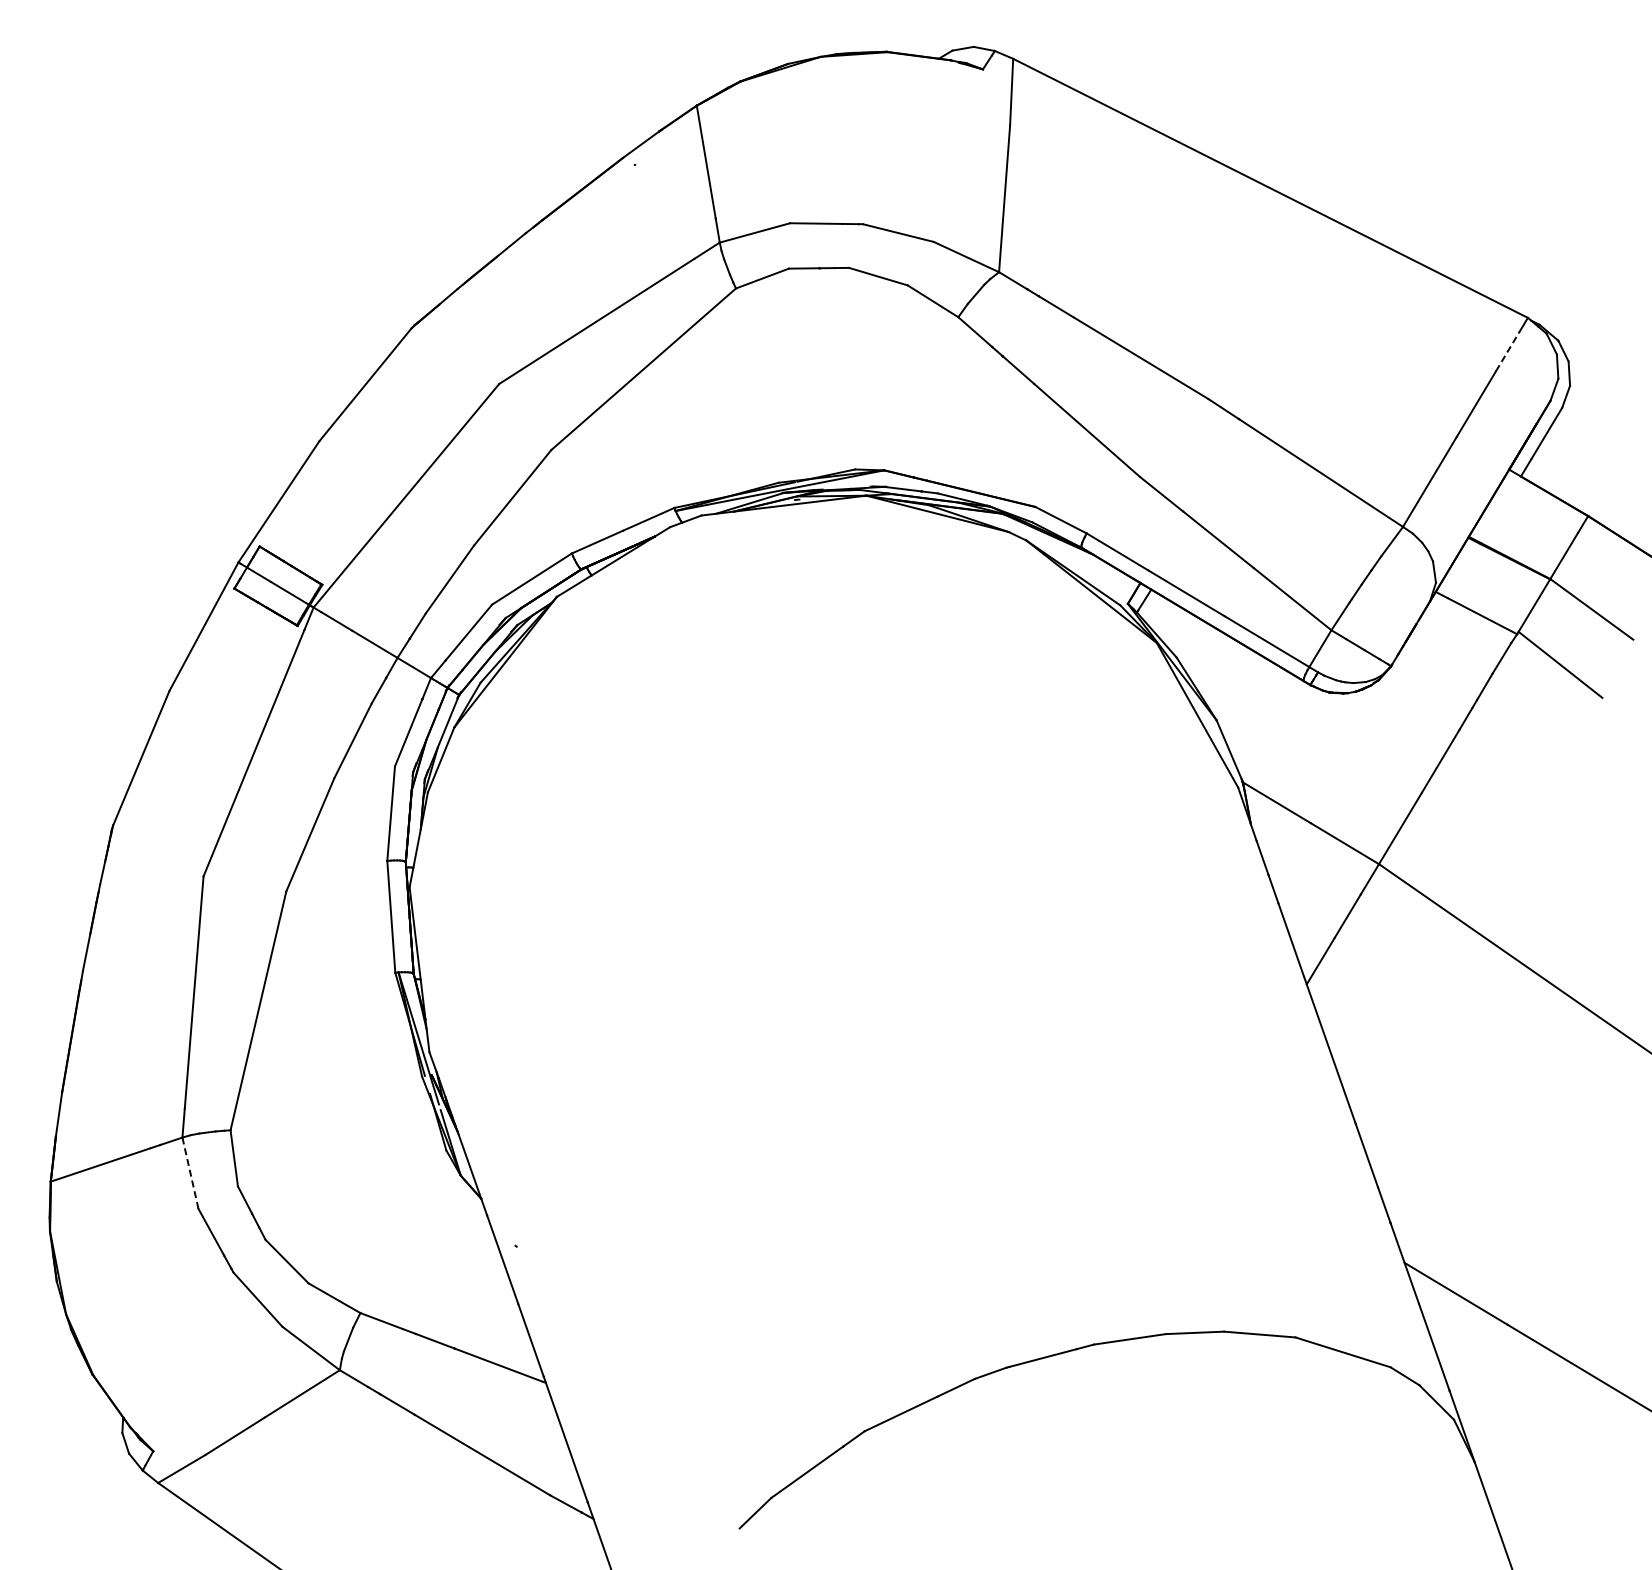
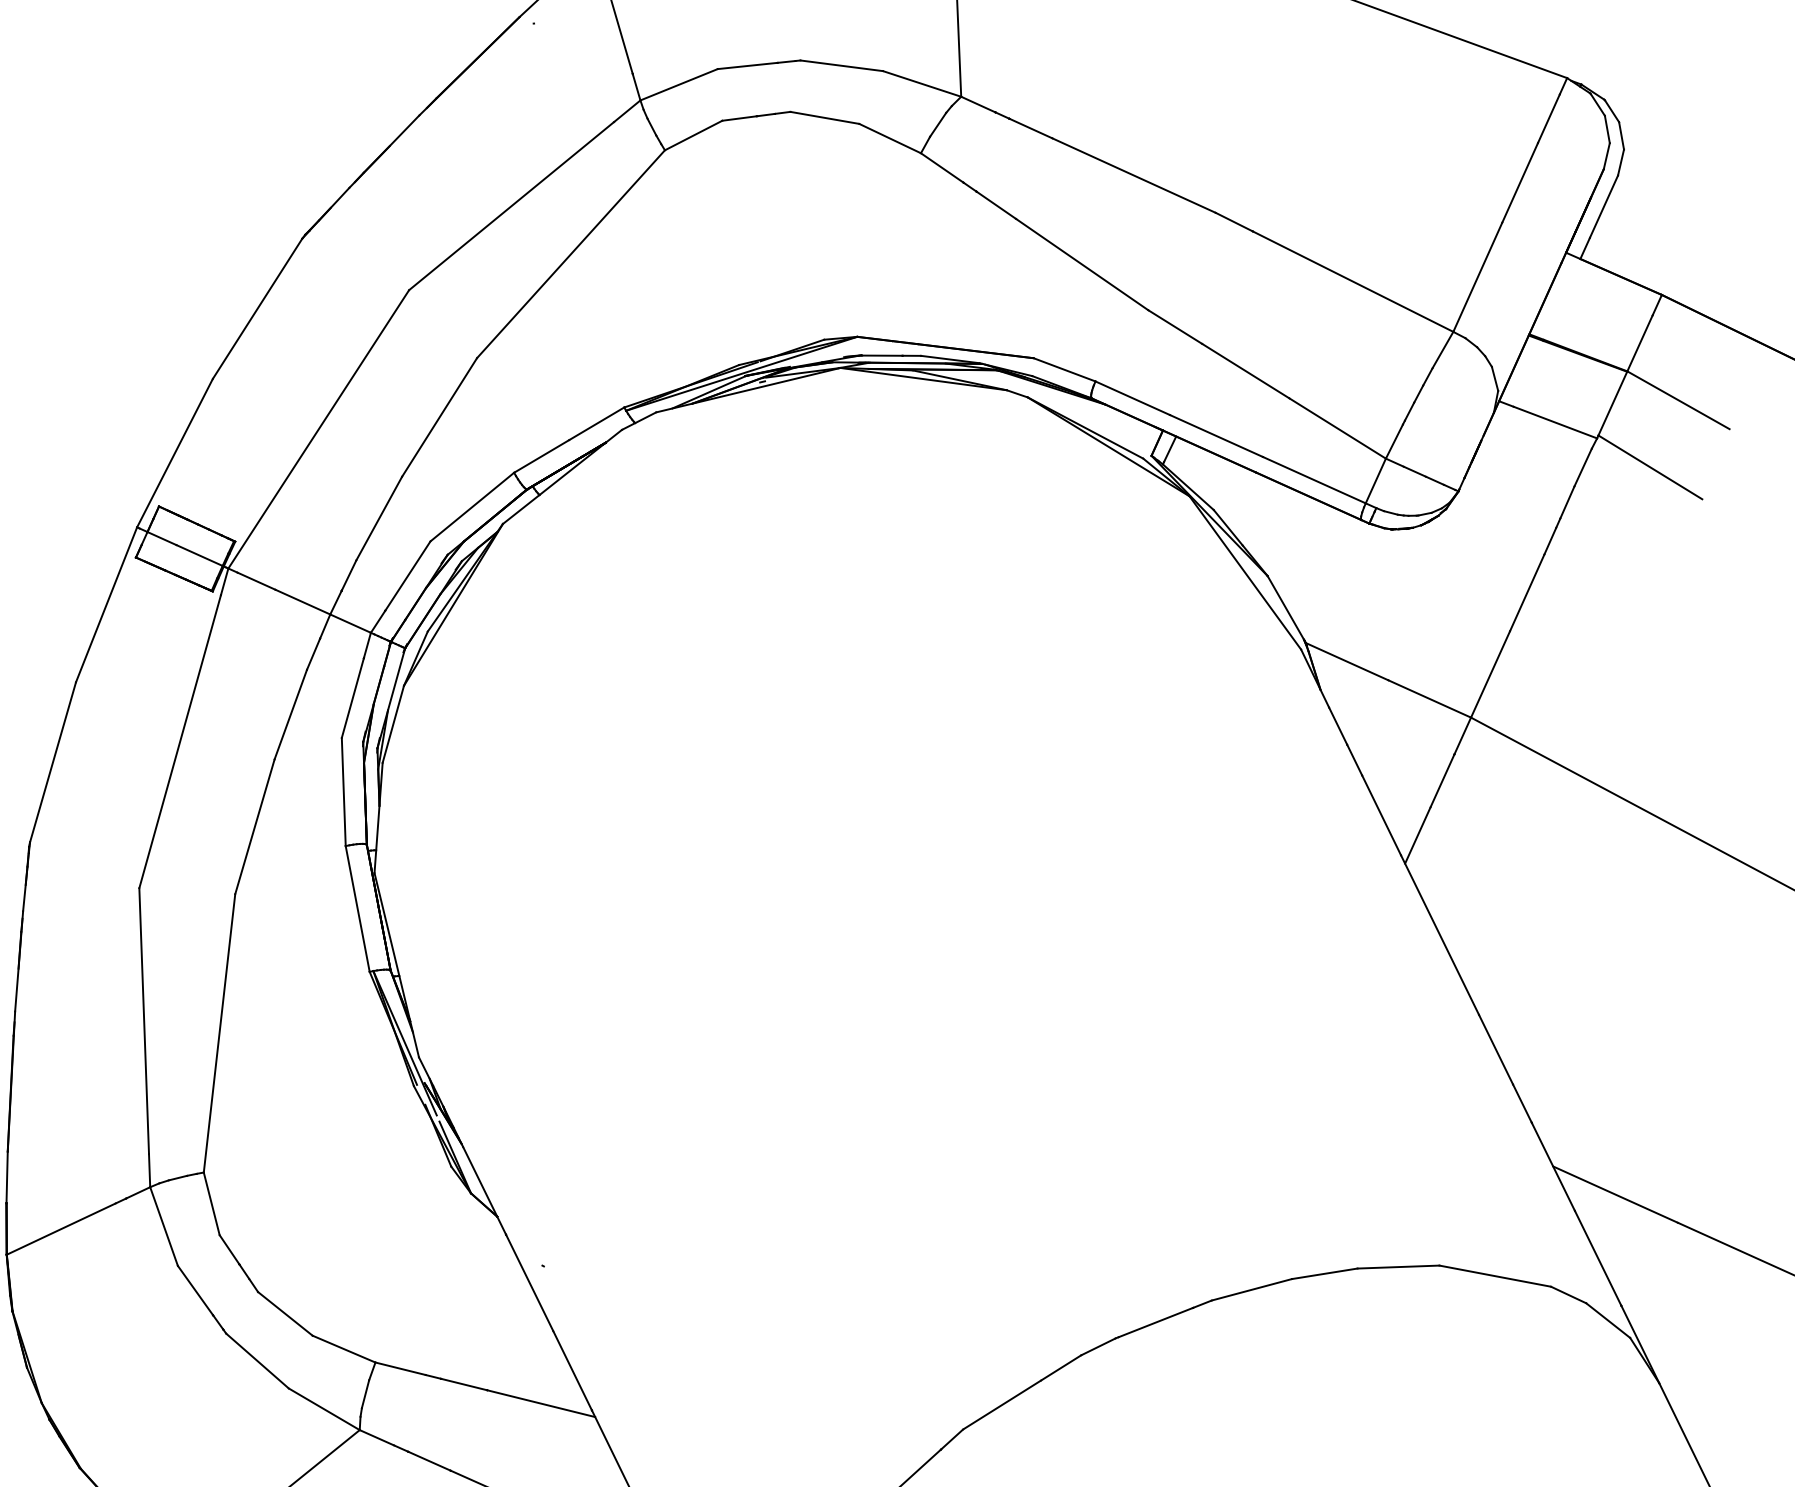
line: (1508, 350) -> (1549, 117), dashed -> solid
line: (190, 1173) -> (164, 1226), dashed -> solid

